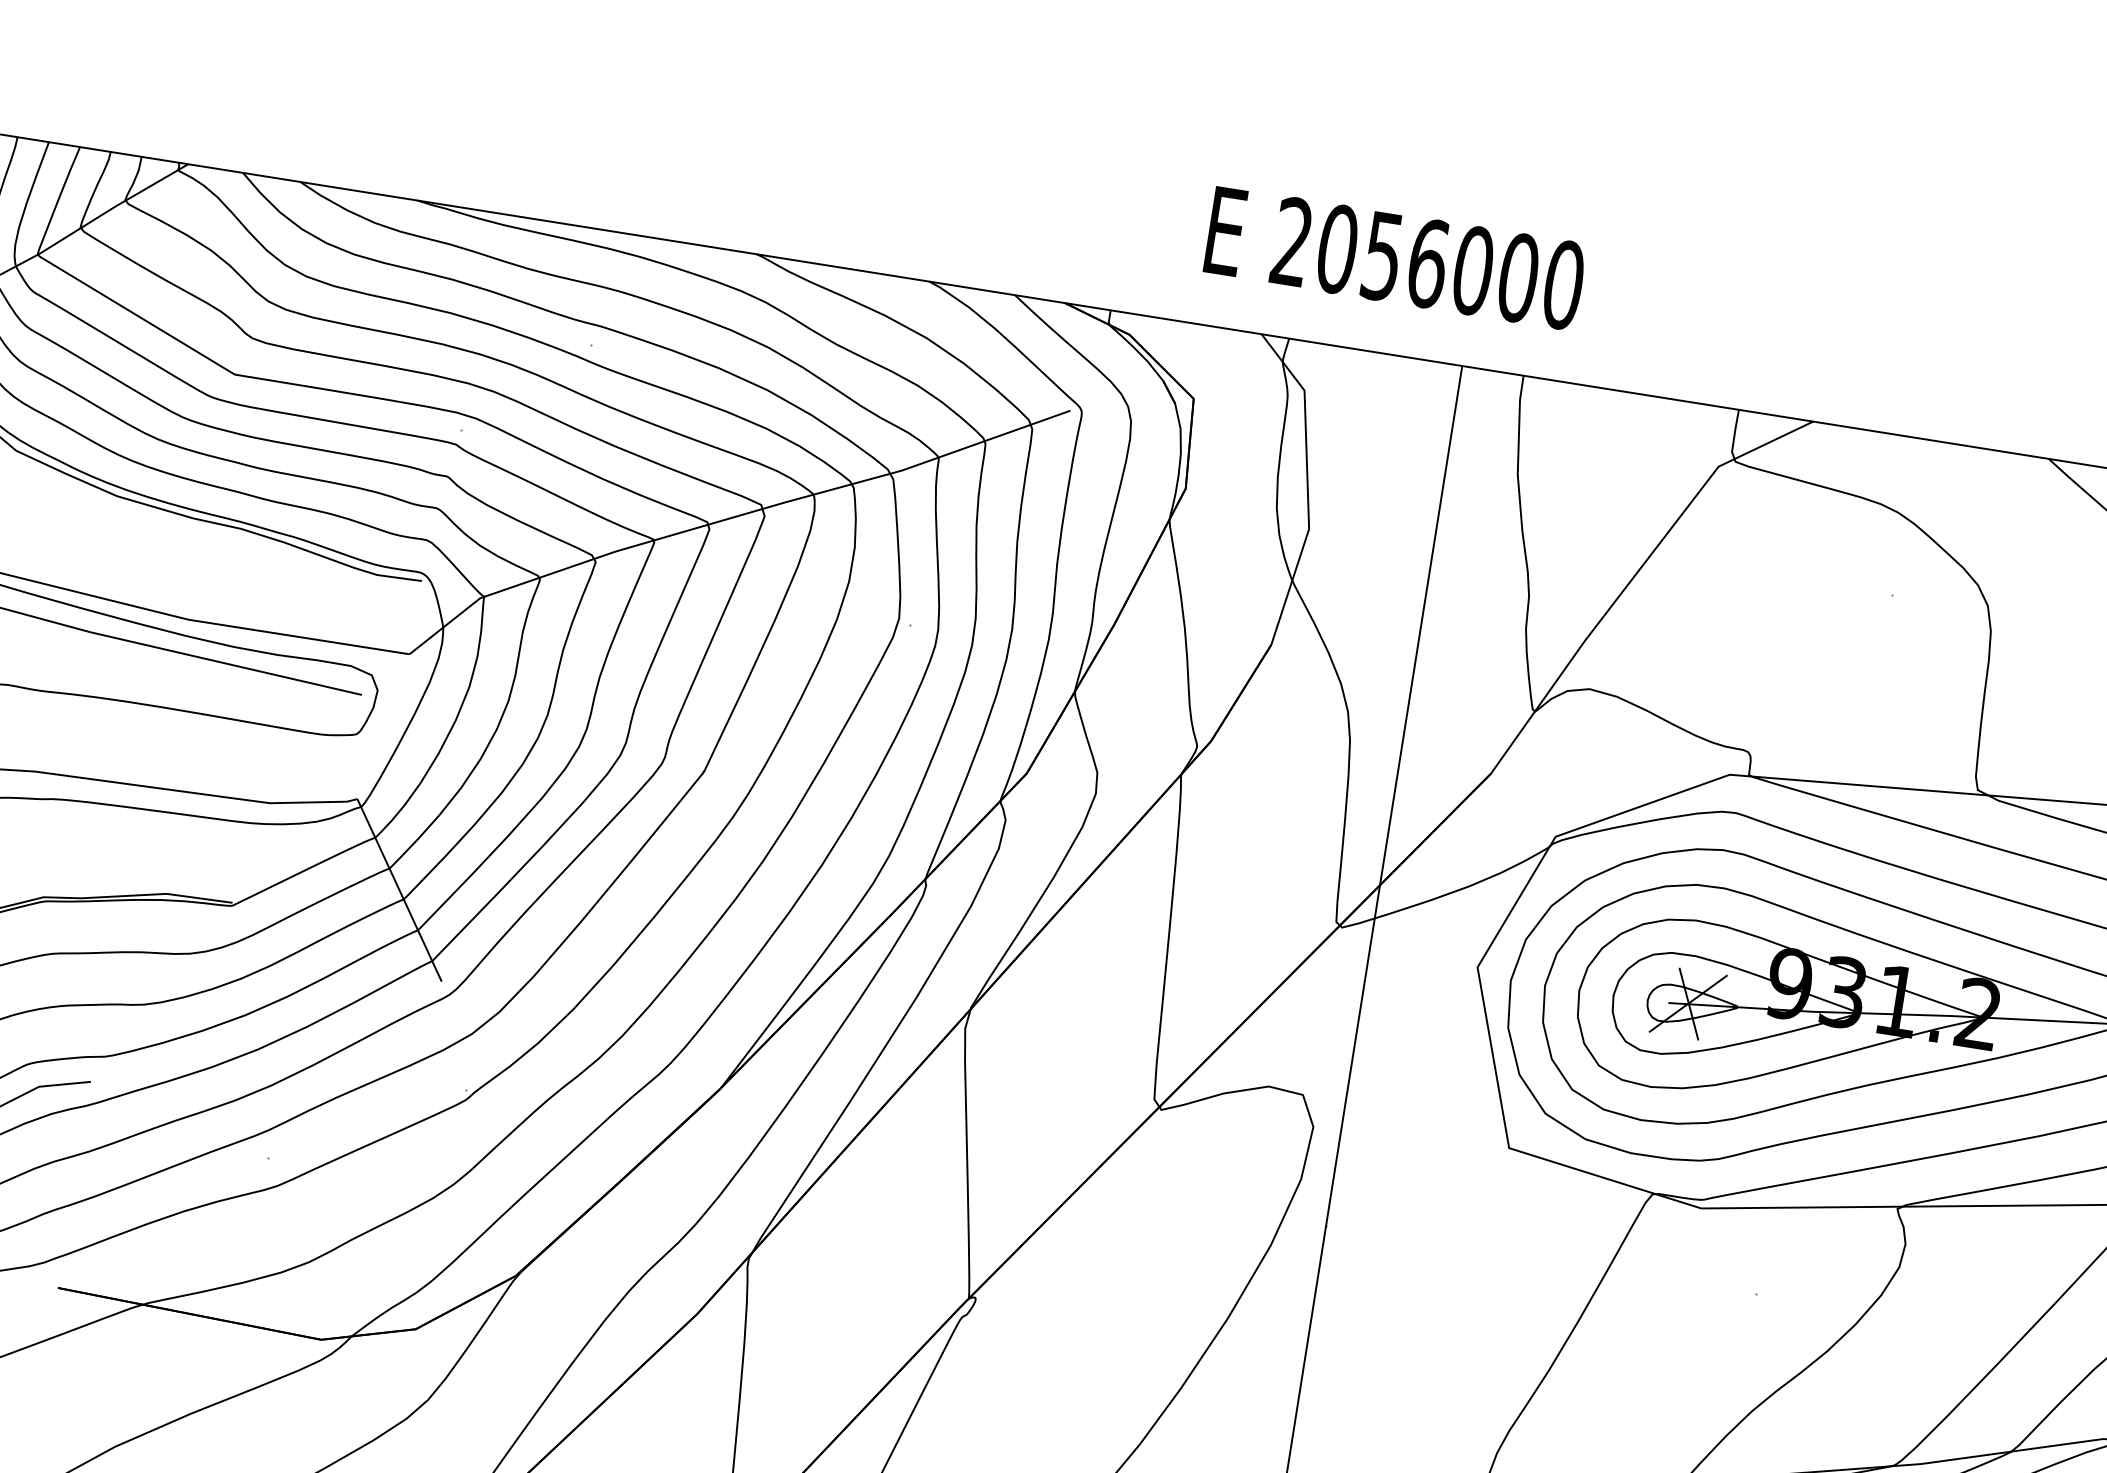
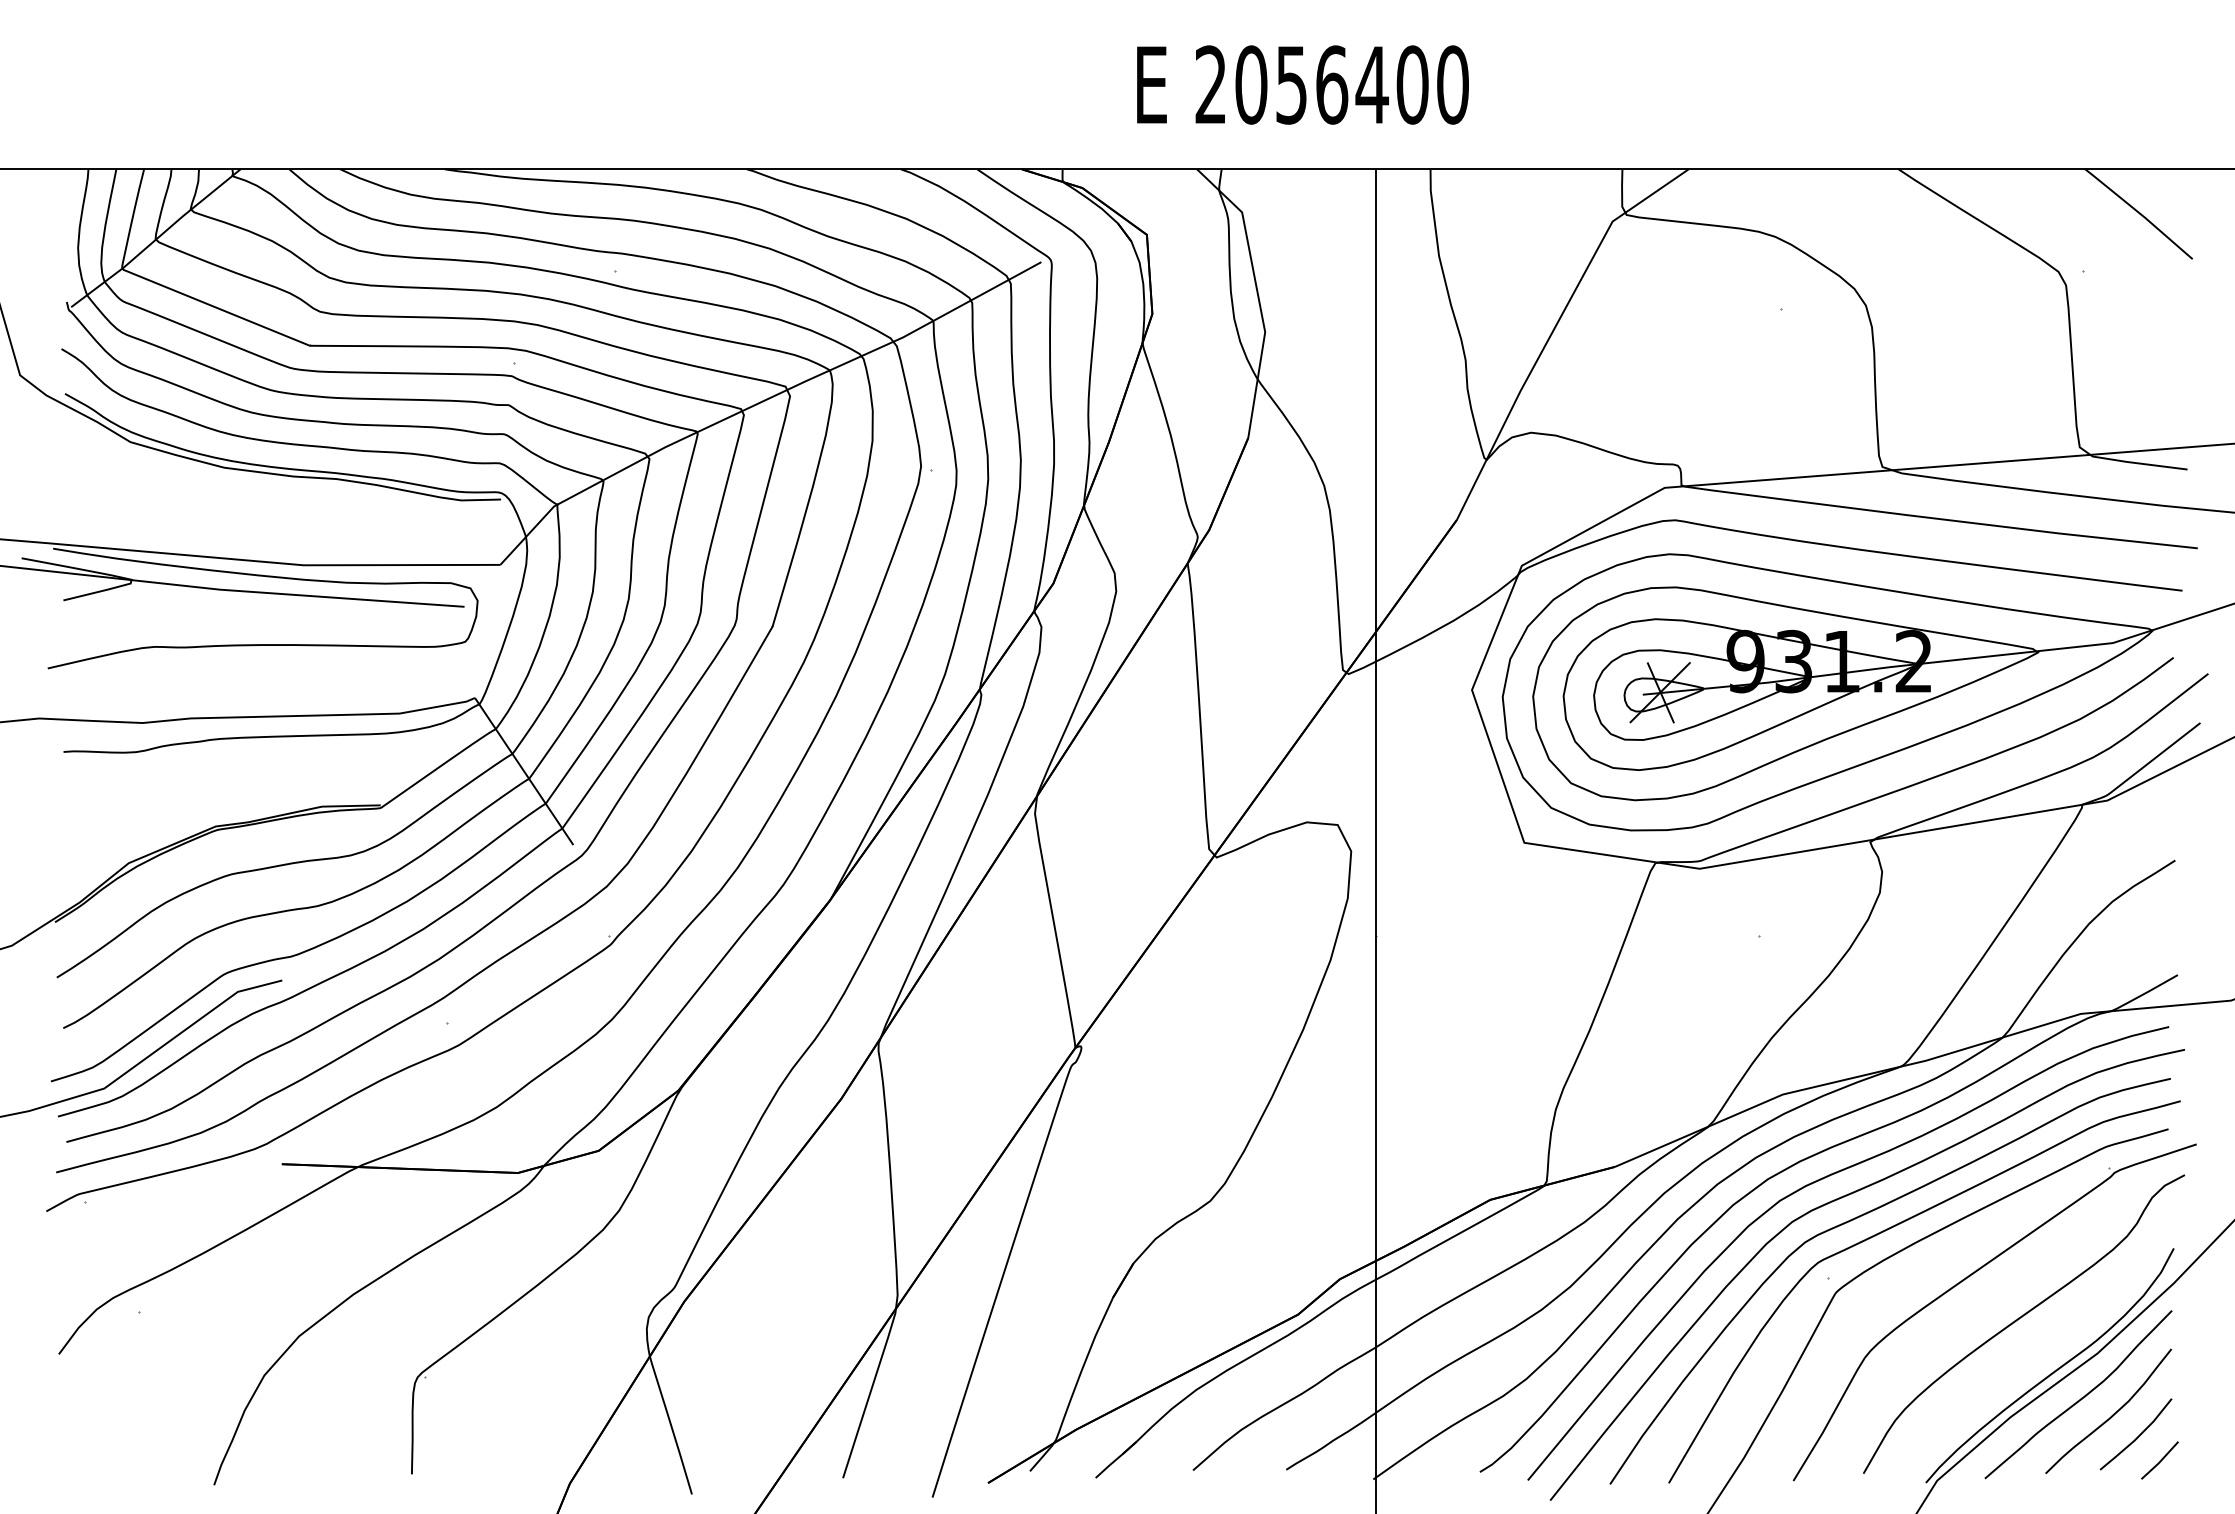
text: (1472, 270) -> (1371, 84), 2056000 -> 2056400

